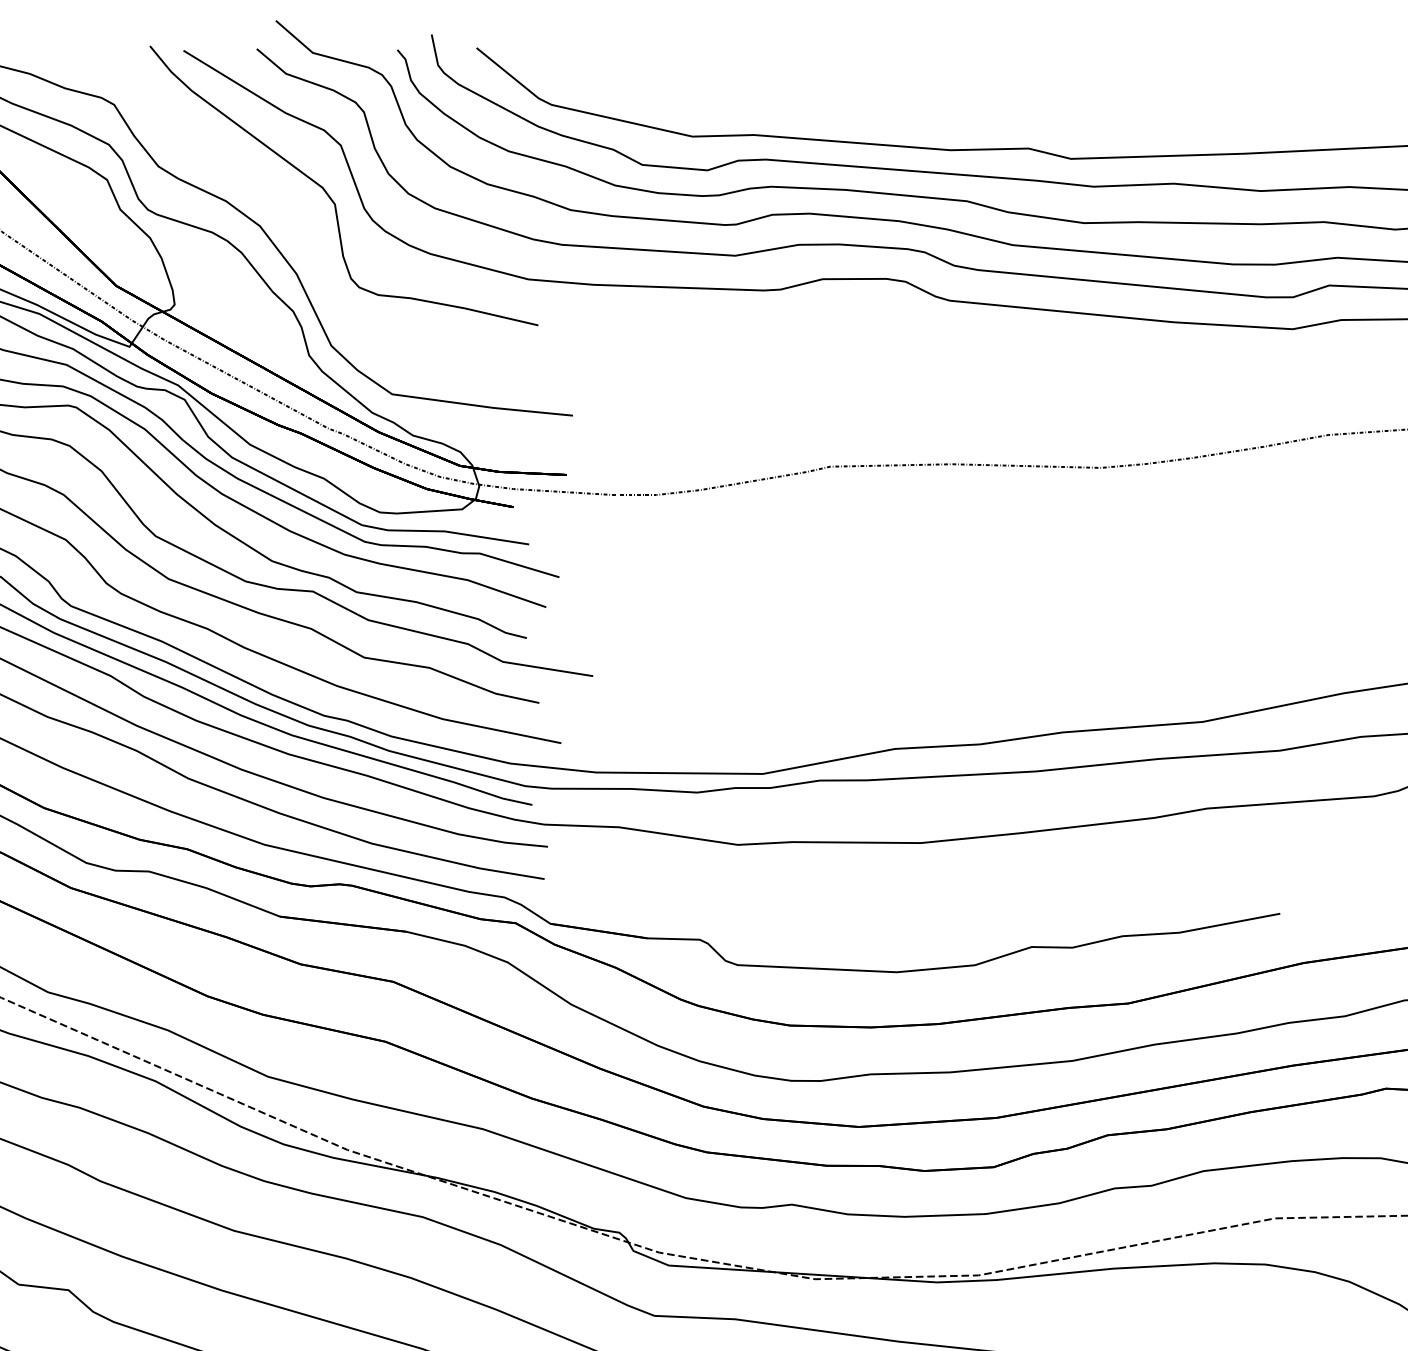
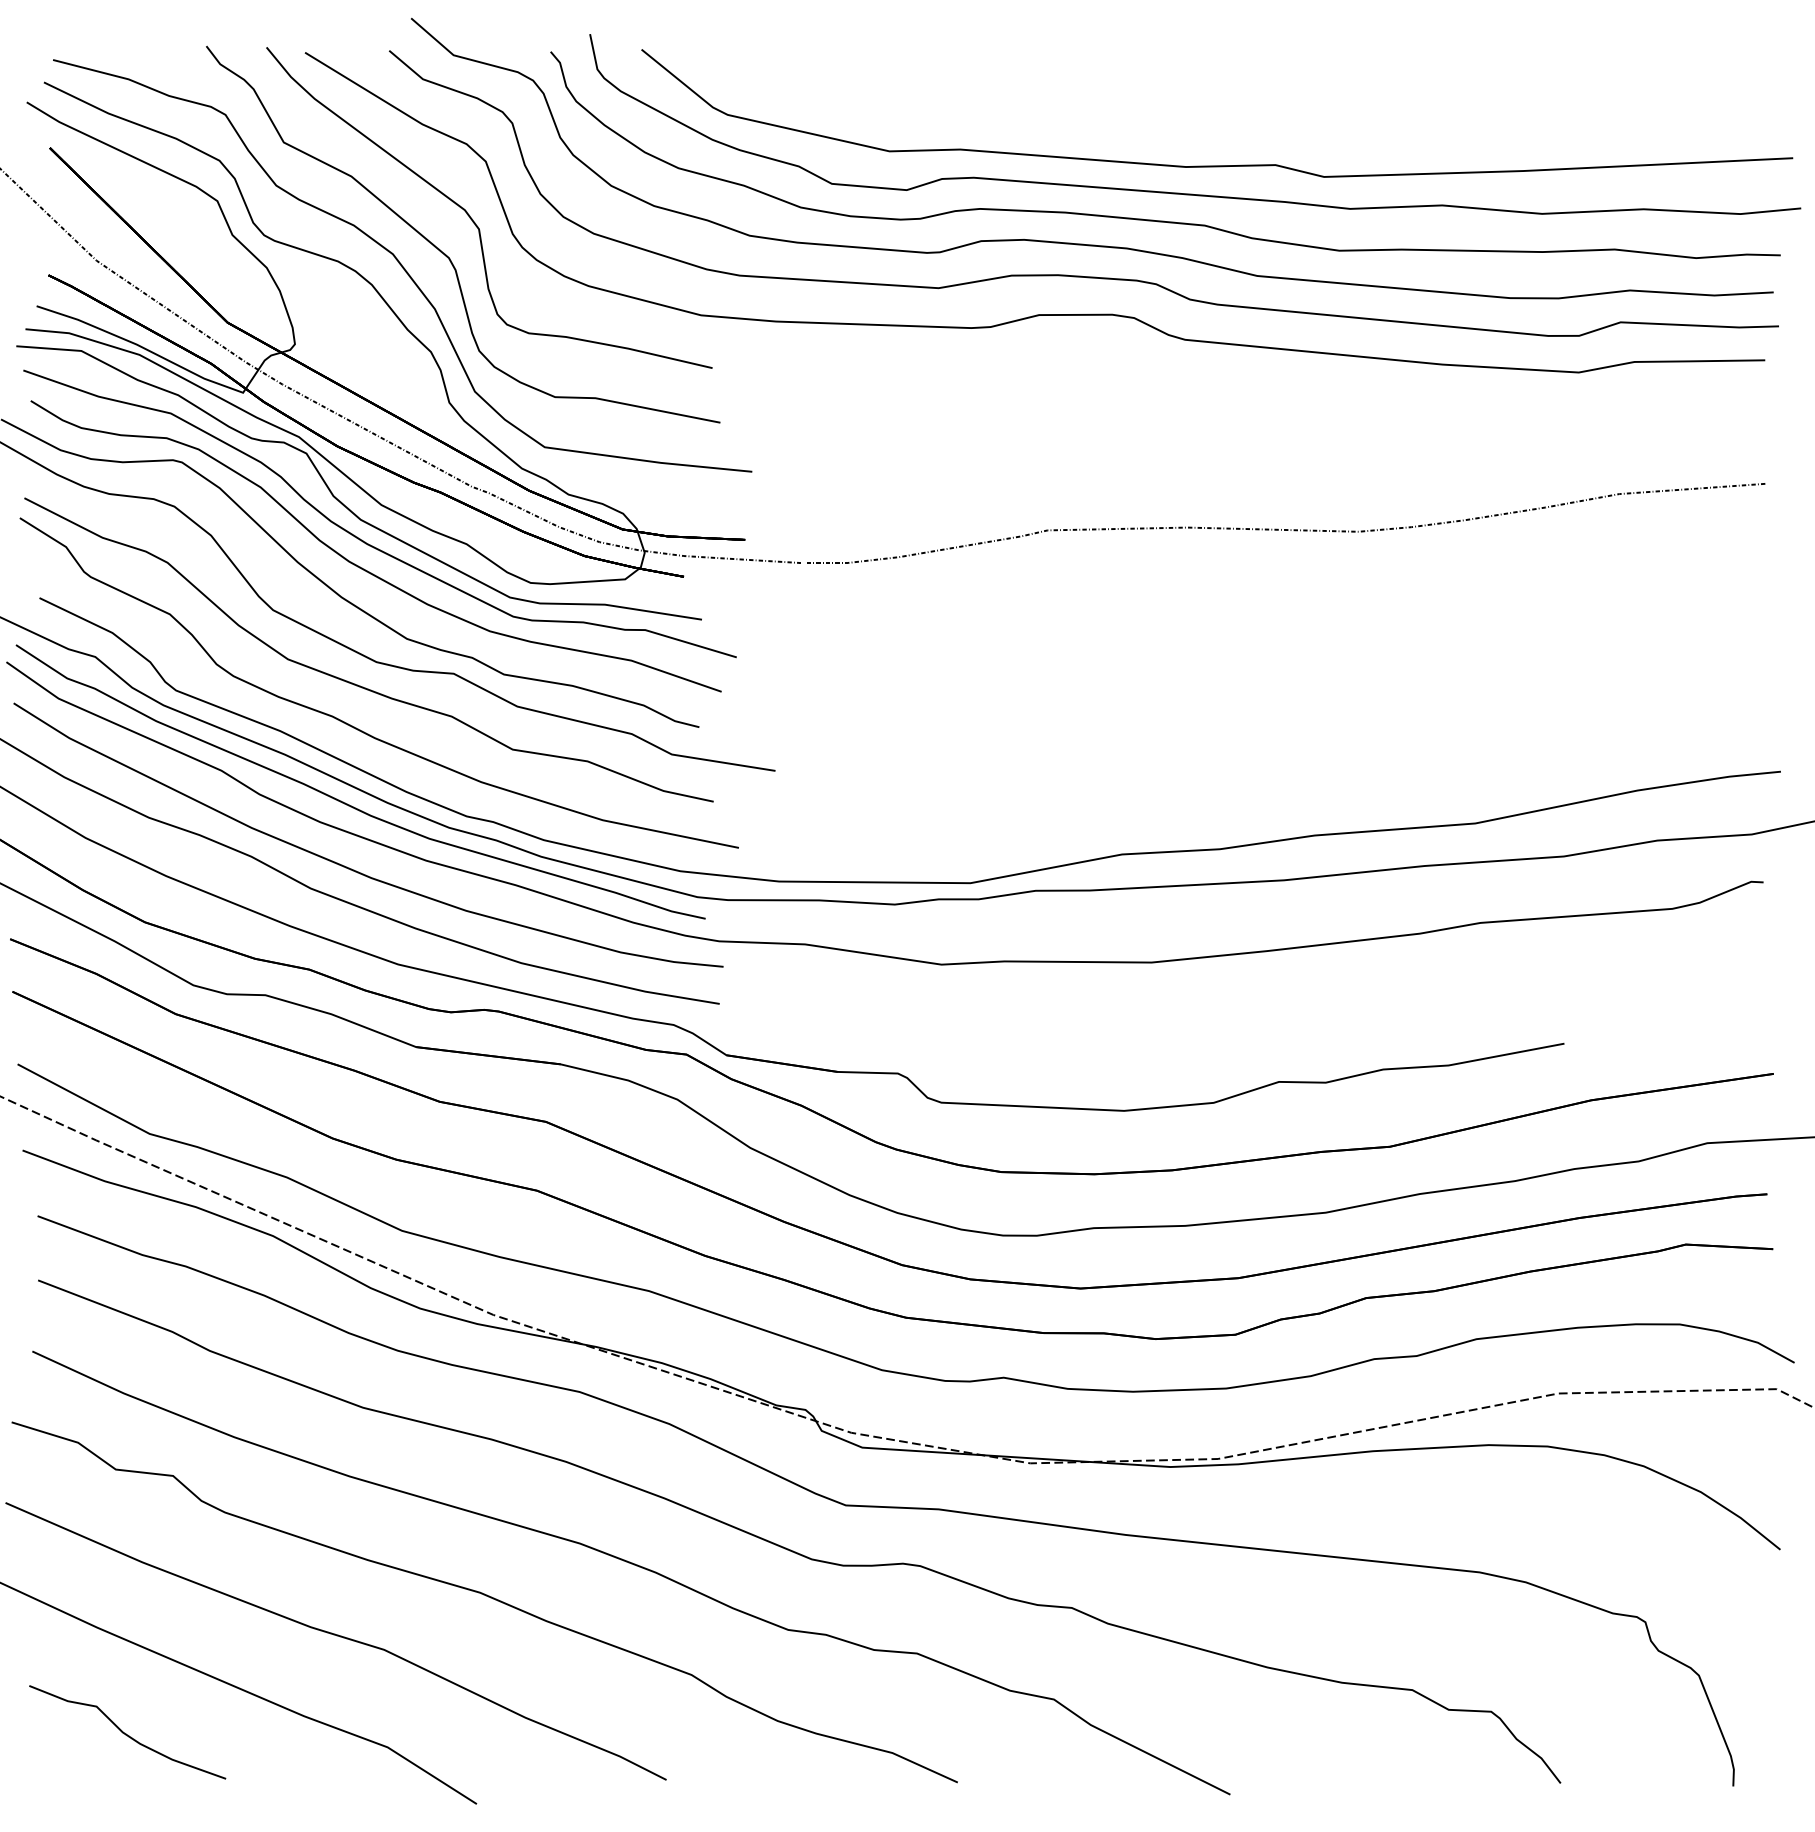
curve: (305, 225) -> (445, 253), added

